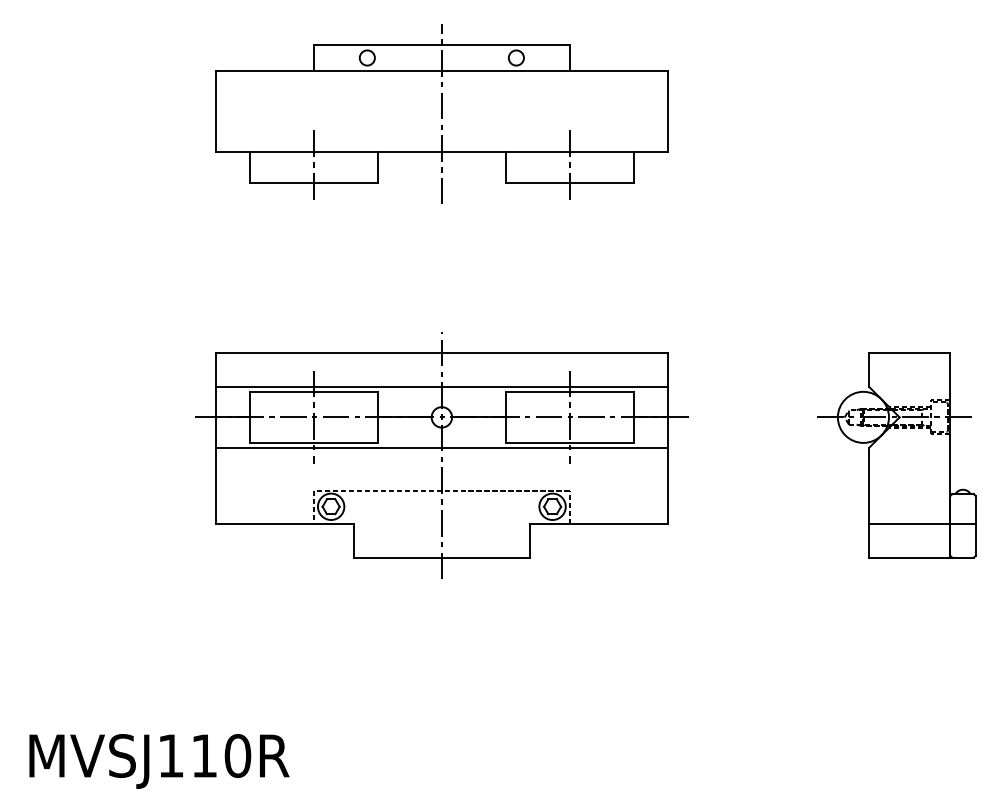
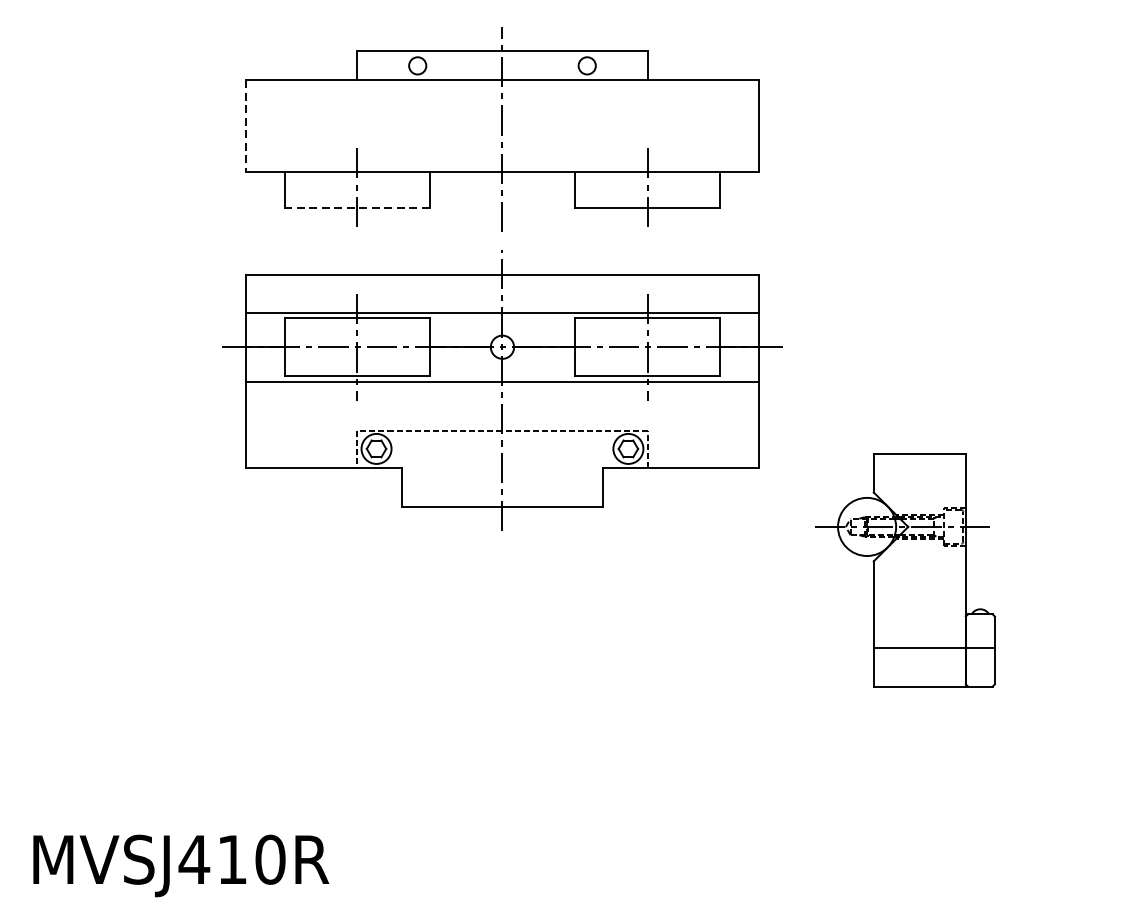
line: (216, 111) -> (246, 126), solid -> dashed
line: (314, 183) -> (357, 208), solid -> dashed
part: (441, 455) -> (502, 390), moved
part: (896, 455) -> (904, 570), moved
text: (170, 755) -> (193, 859), MVSJ110R -> MVSJ410R

